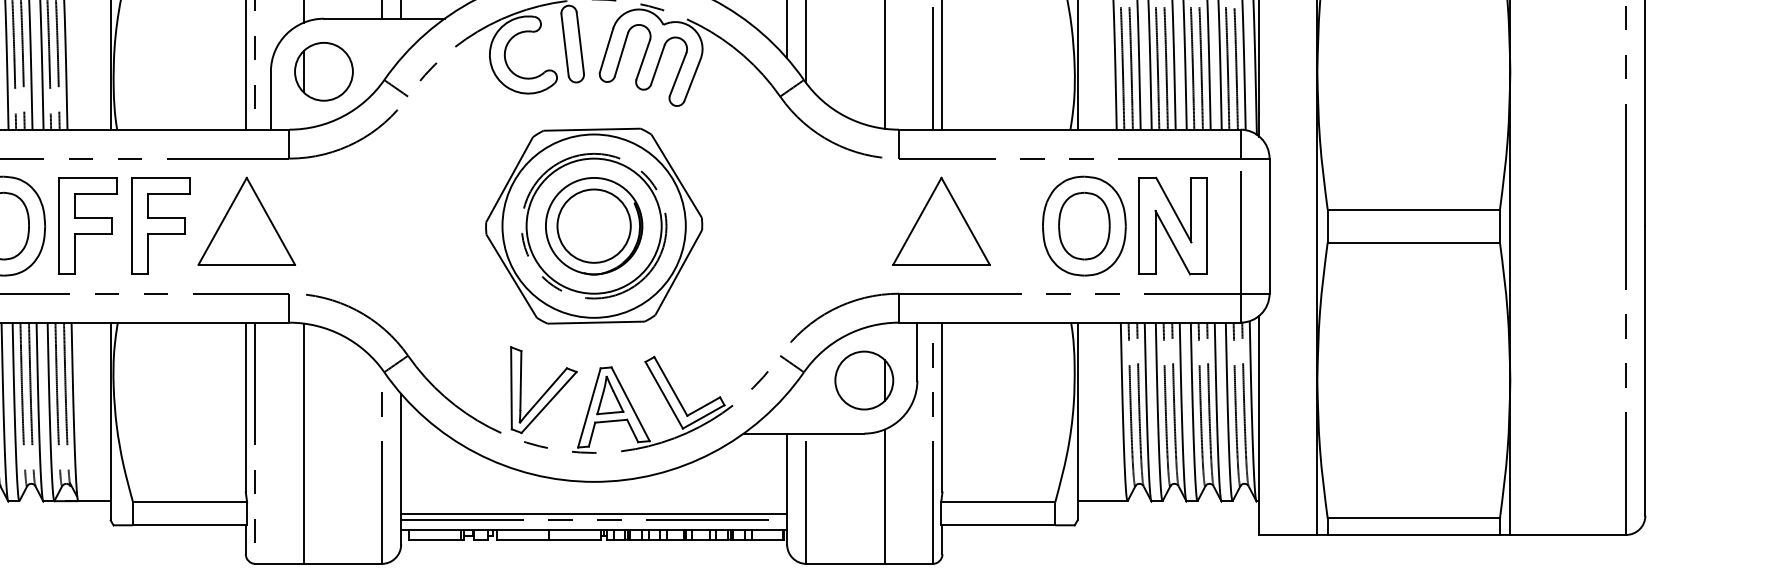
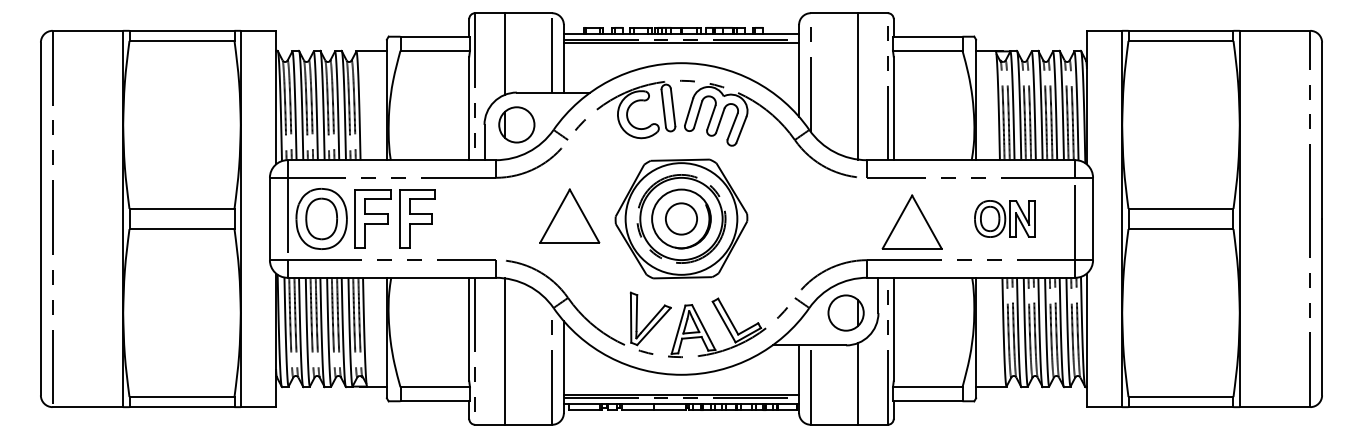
part: (246, 220) -> (569, 215), moved
part: (940, 220) -> (911, 221), moved
circle: (594, 225) -> (681, 218), size x0.7
part: (1124, 225) -> (1004, 218), size x0.6

